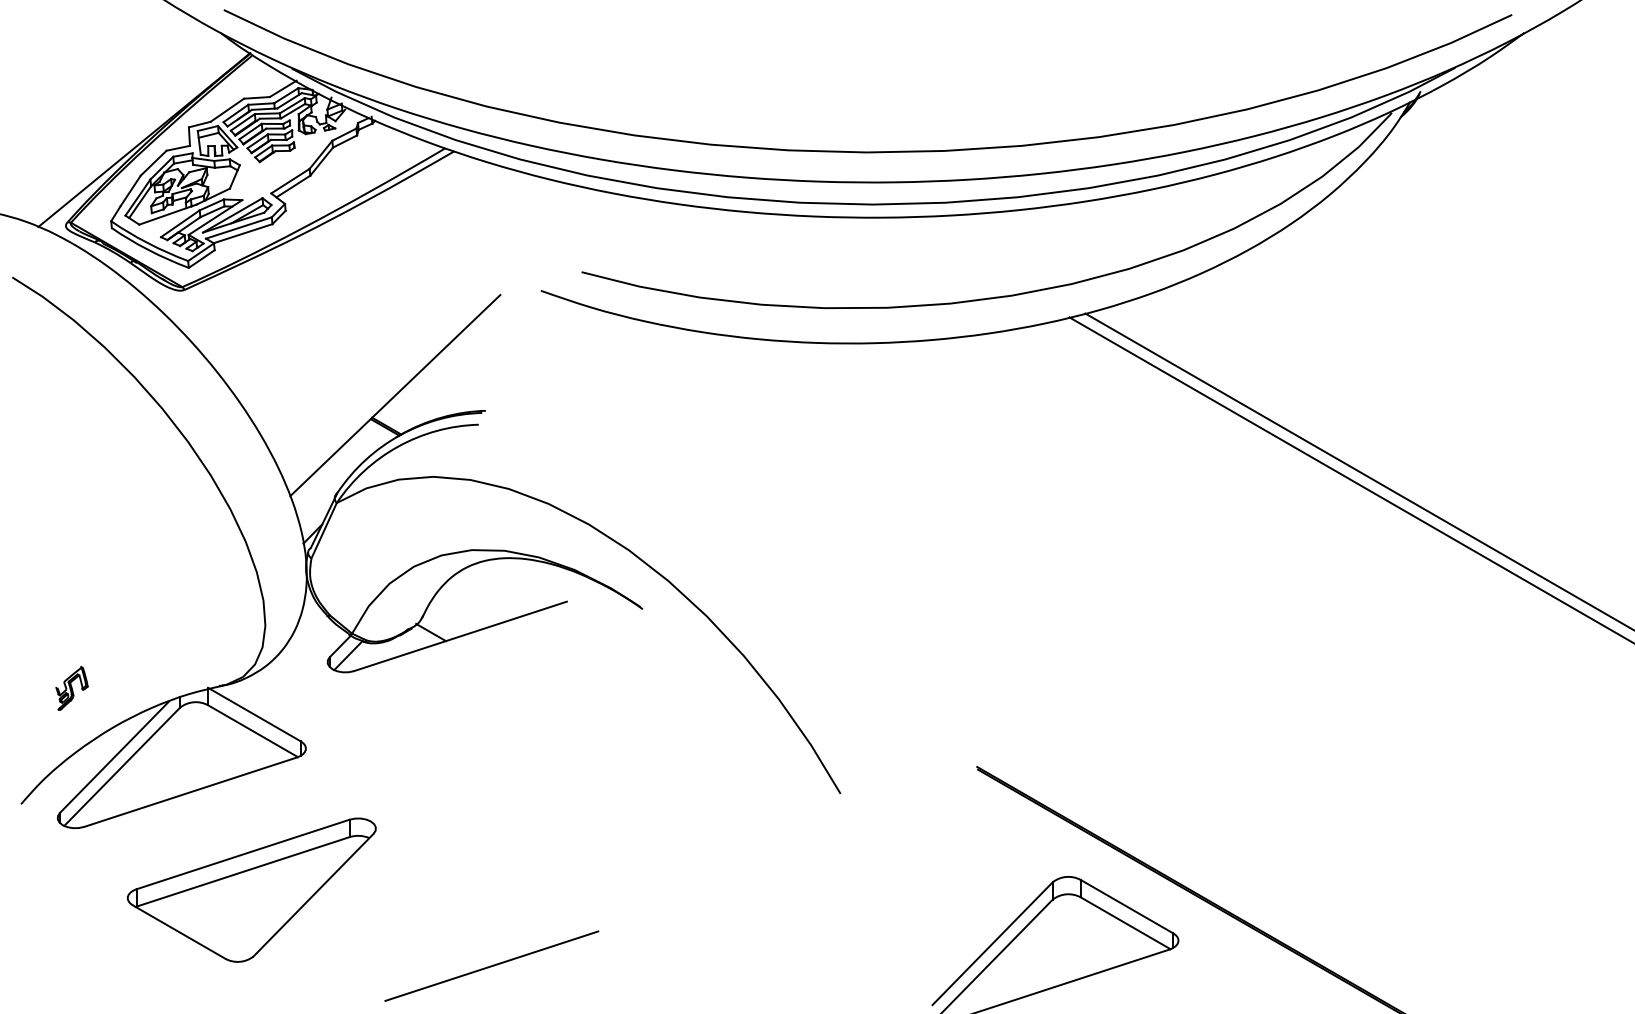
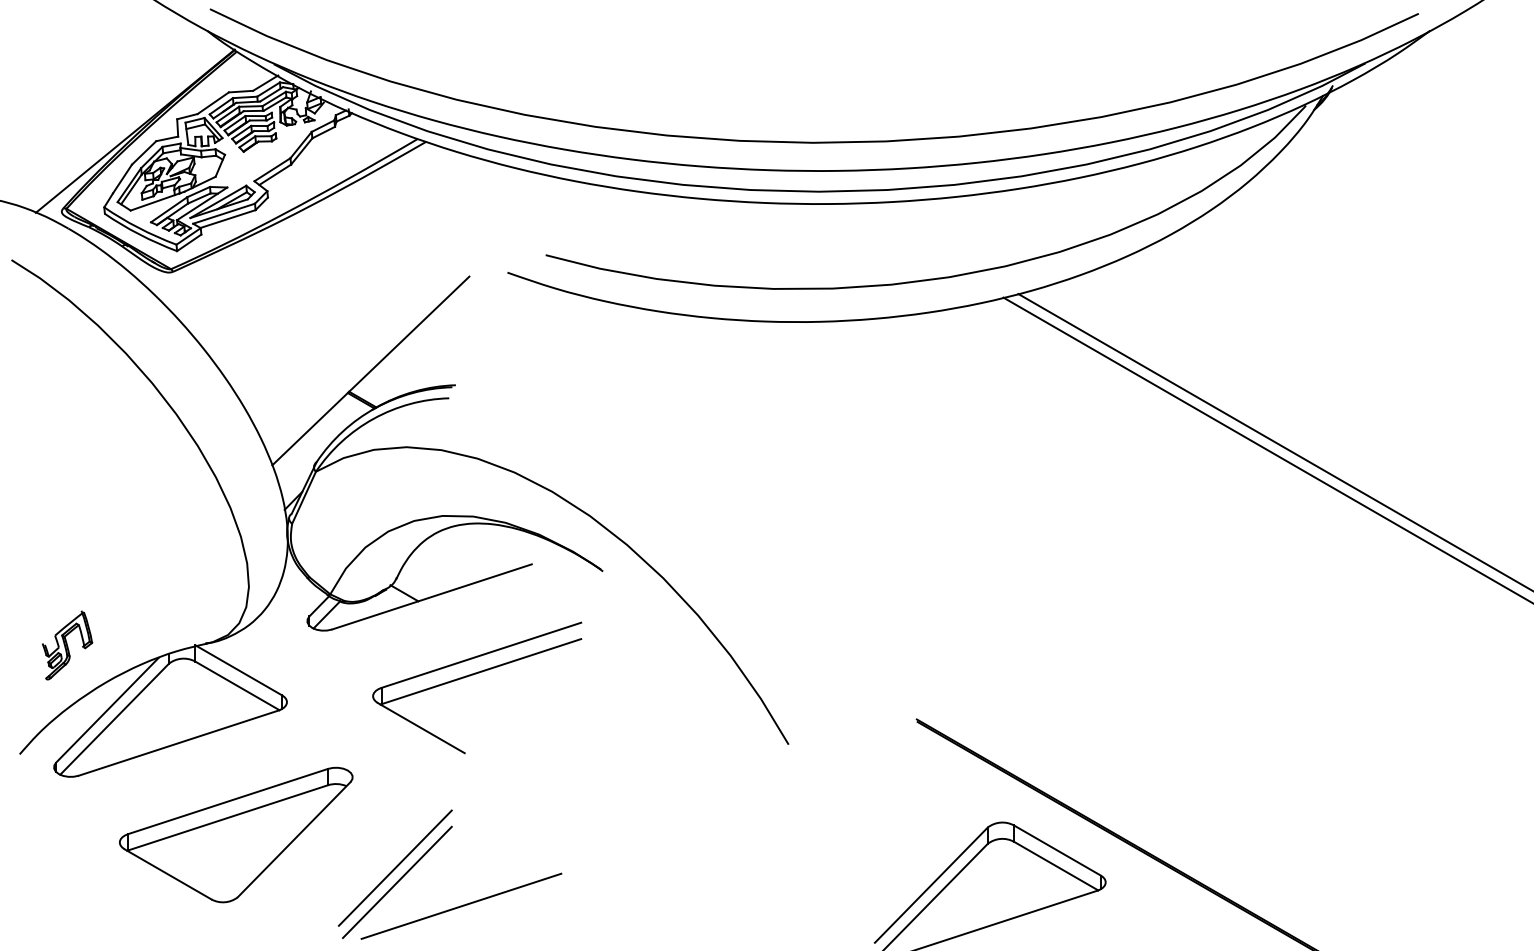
part: (71, 688) -> (67, 645), size x1.67
part: (503, 720) -> (472, 675), added
line: (421, 925) -> (395, 868), added
line: (423, 940) -> (397, 882), added

